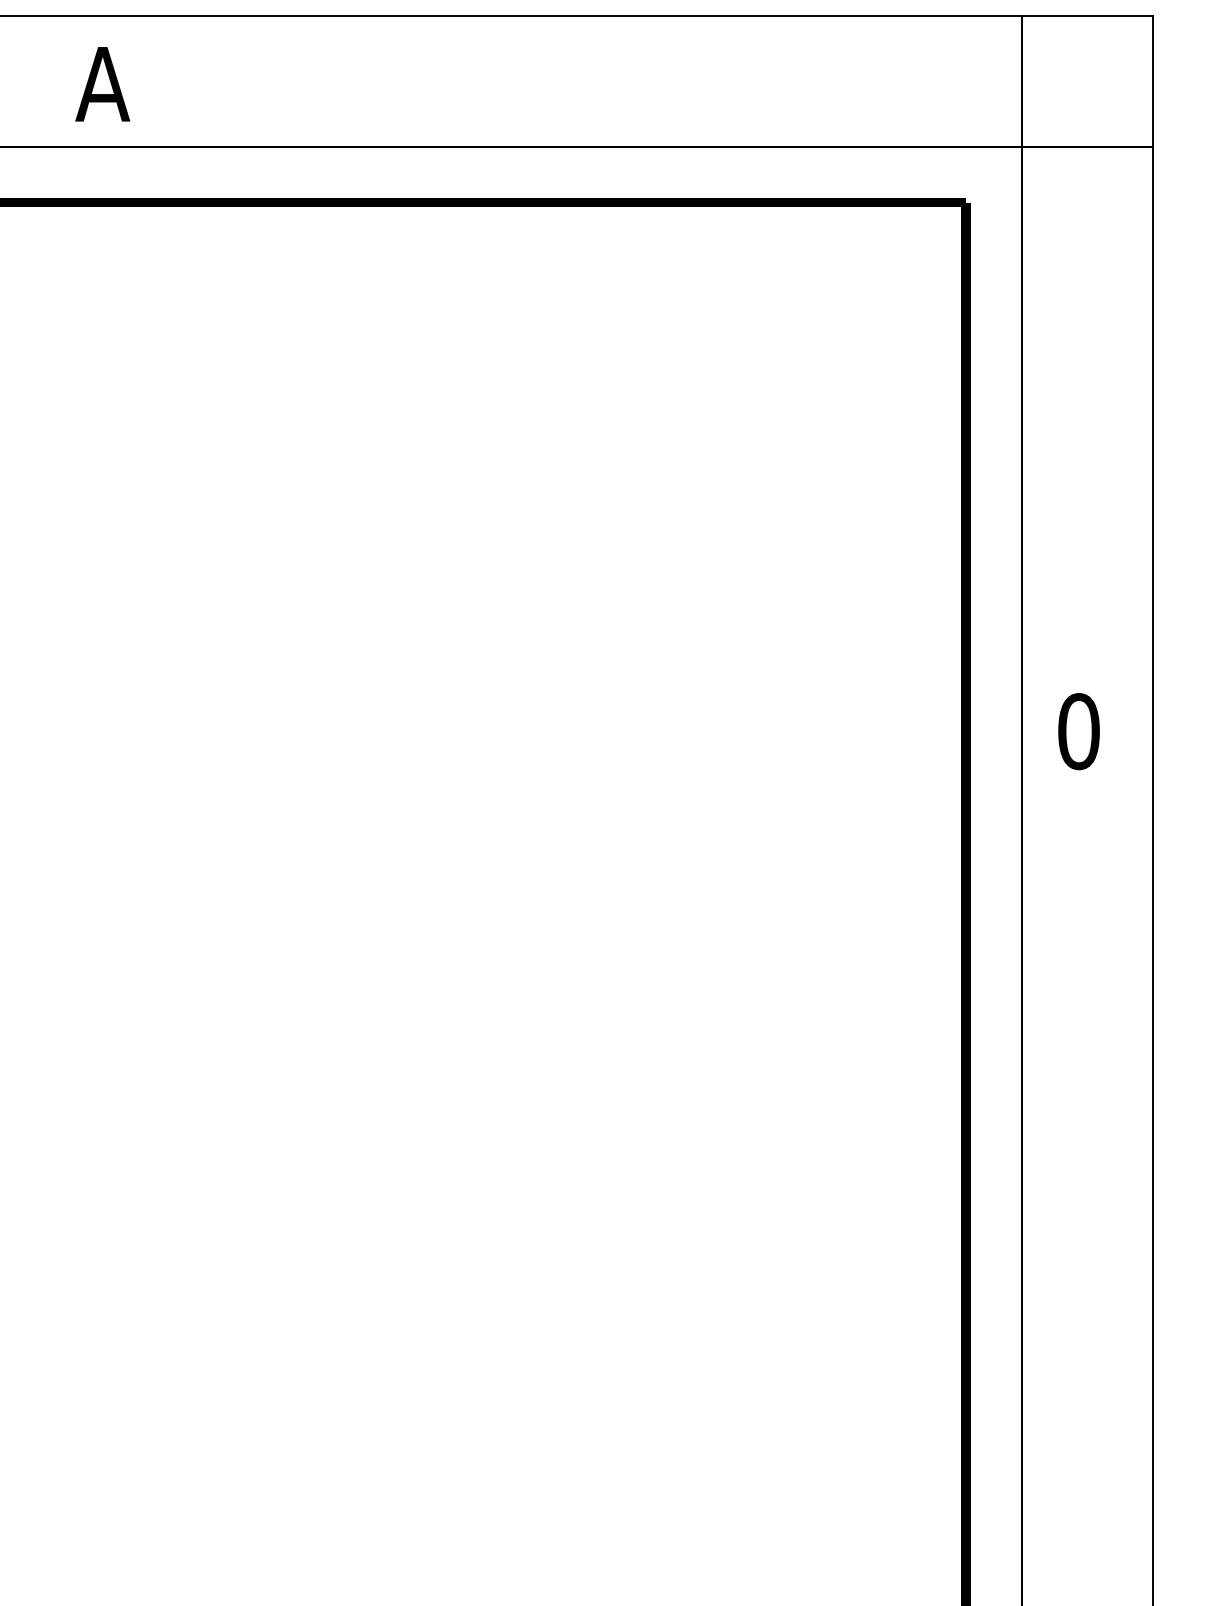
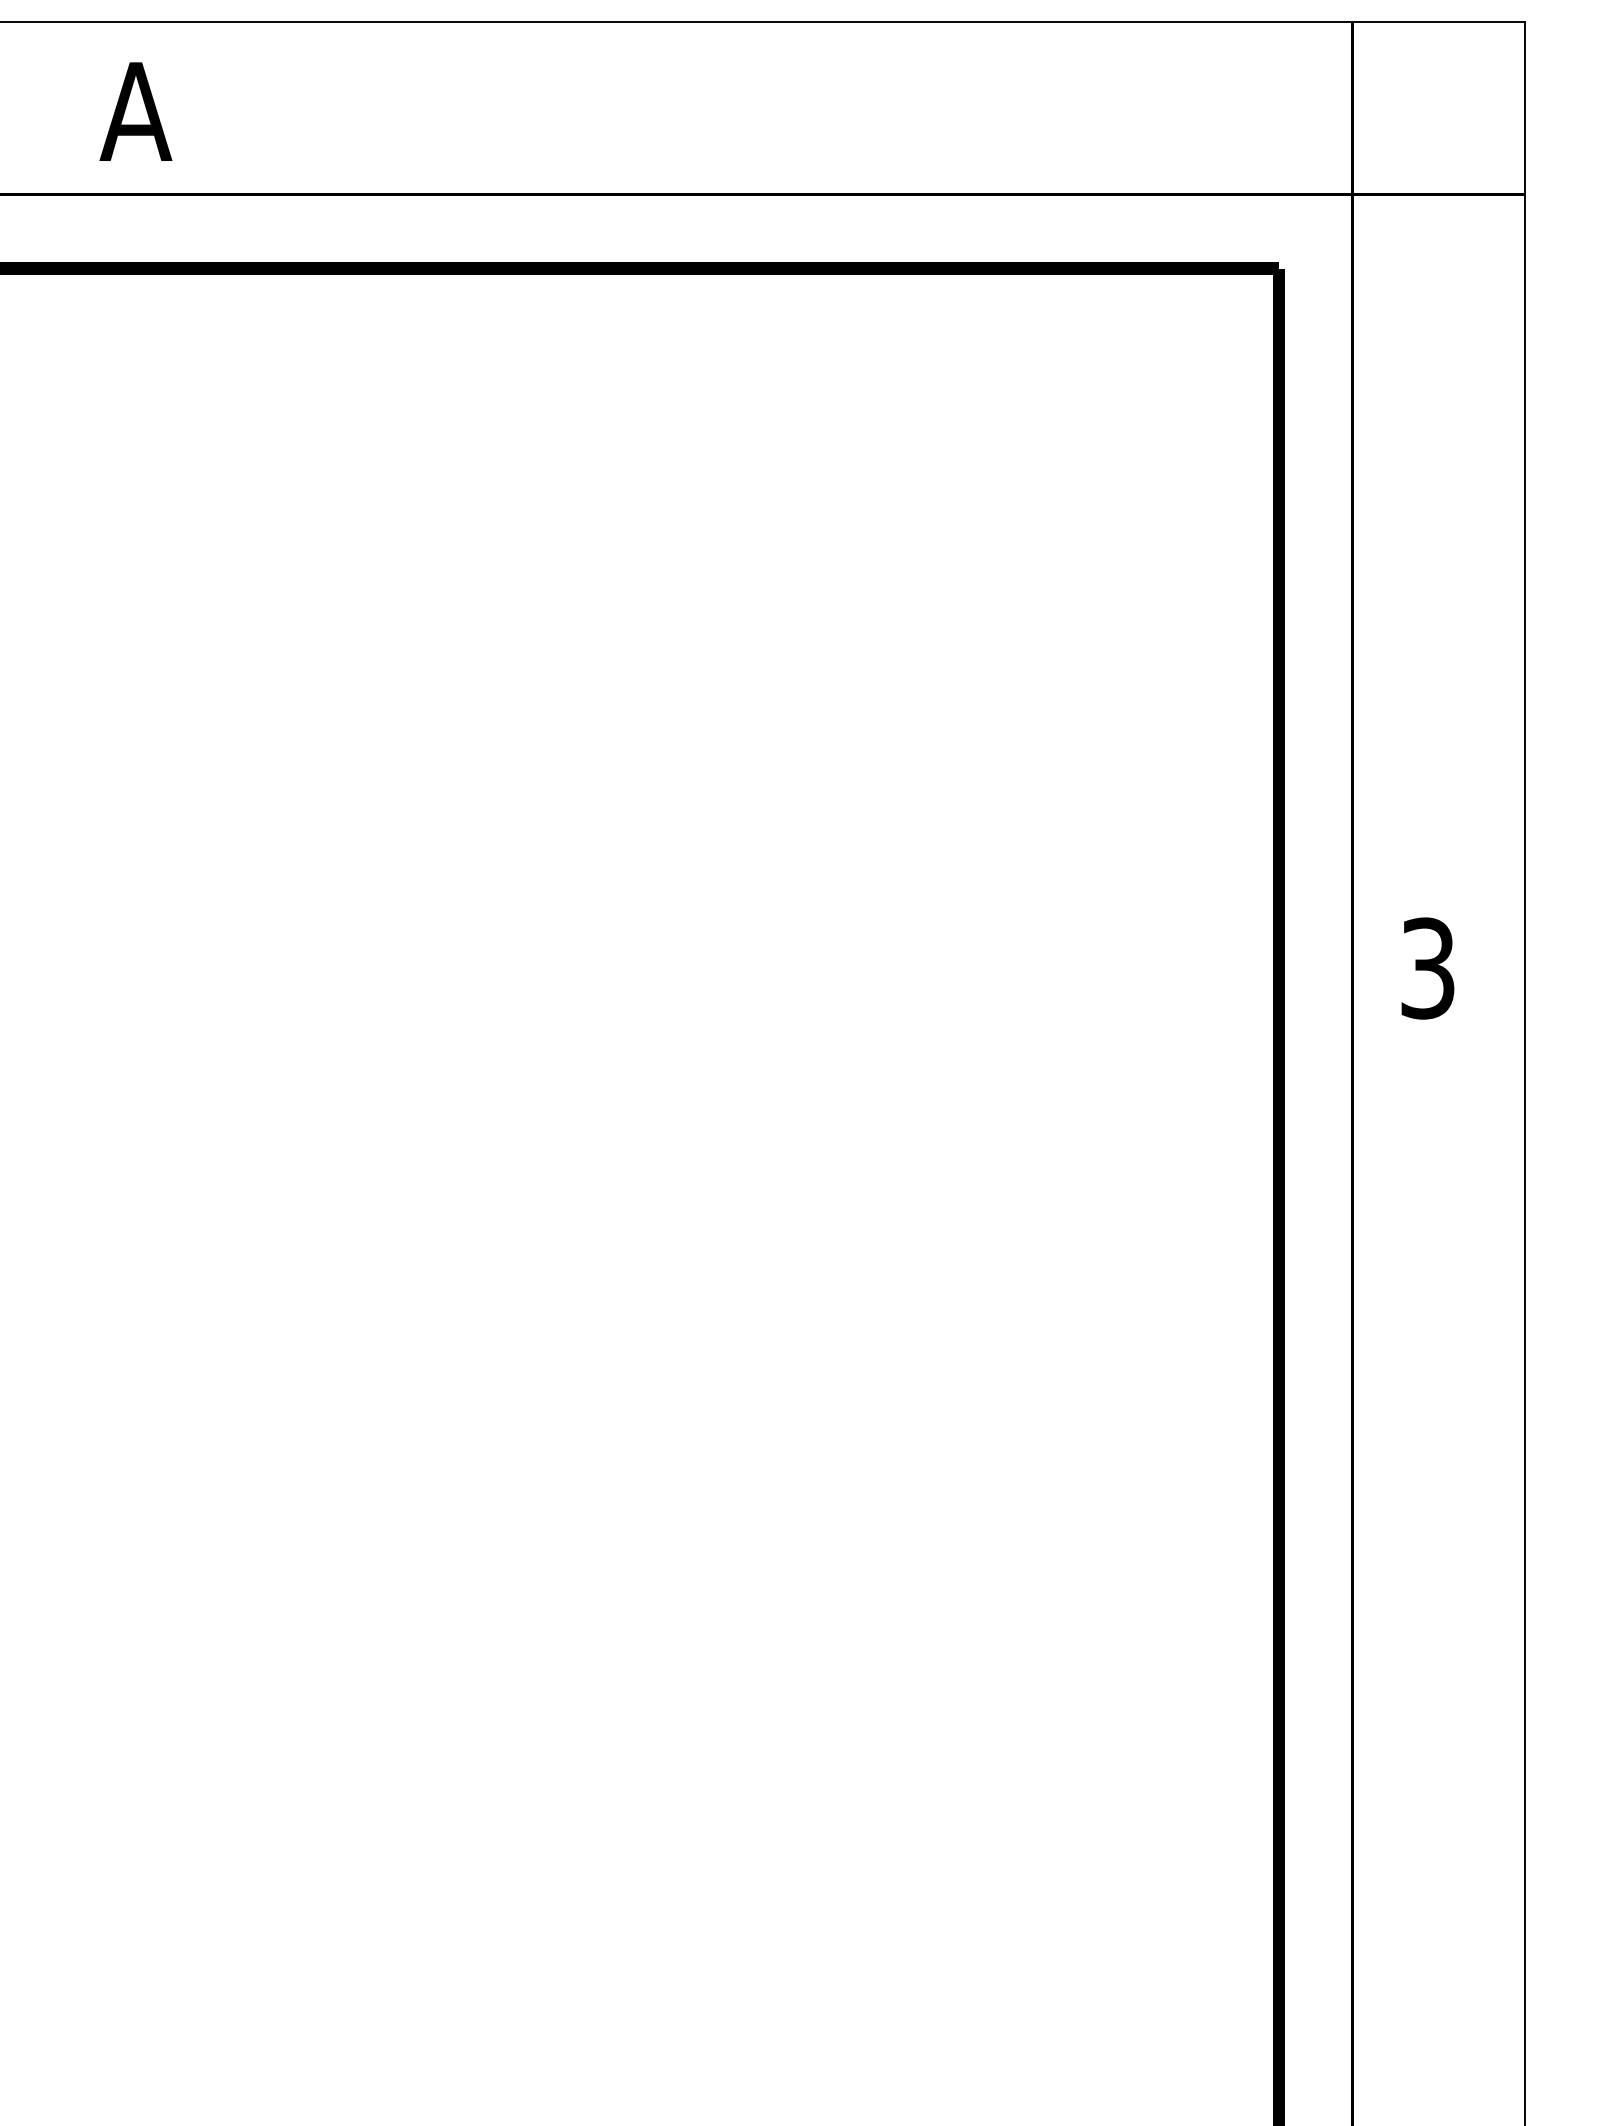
text: (1078, 731) -> (1427, 968), 0 -> 3

